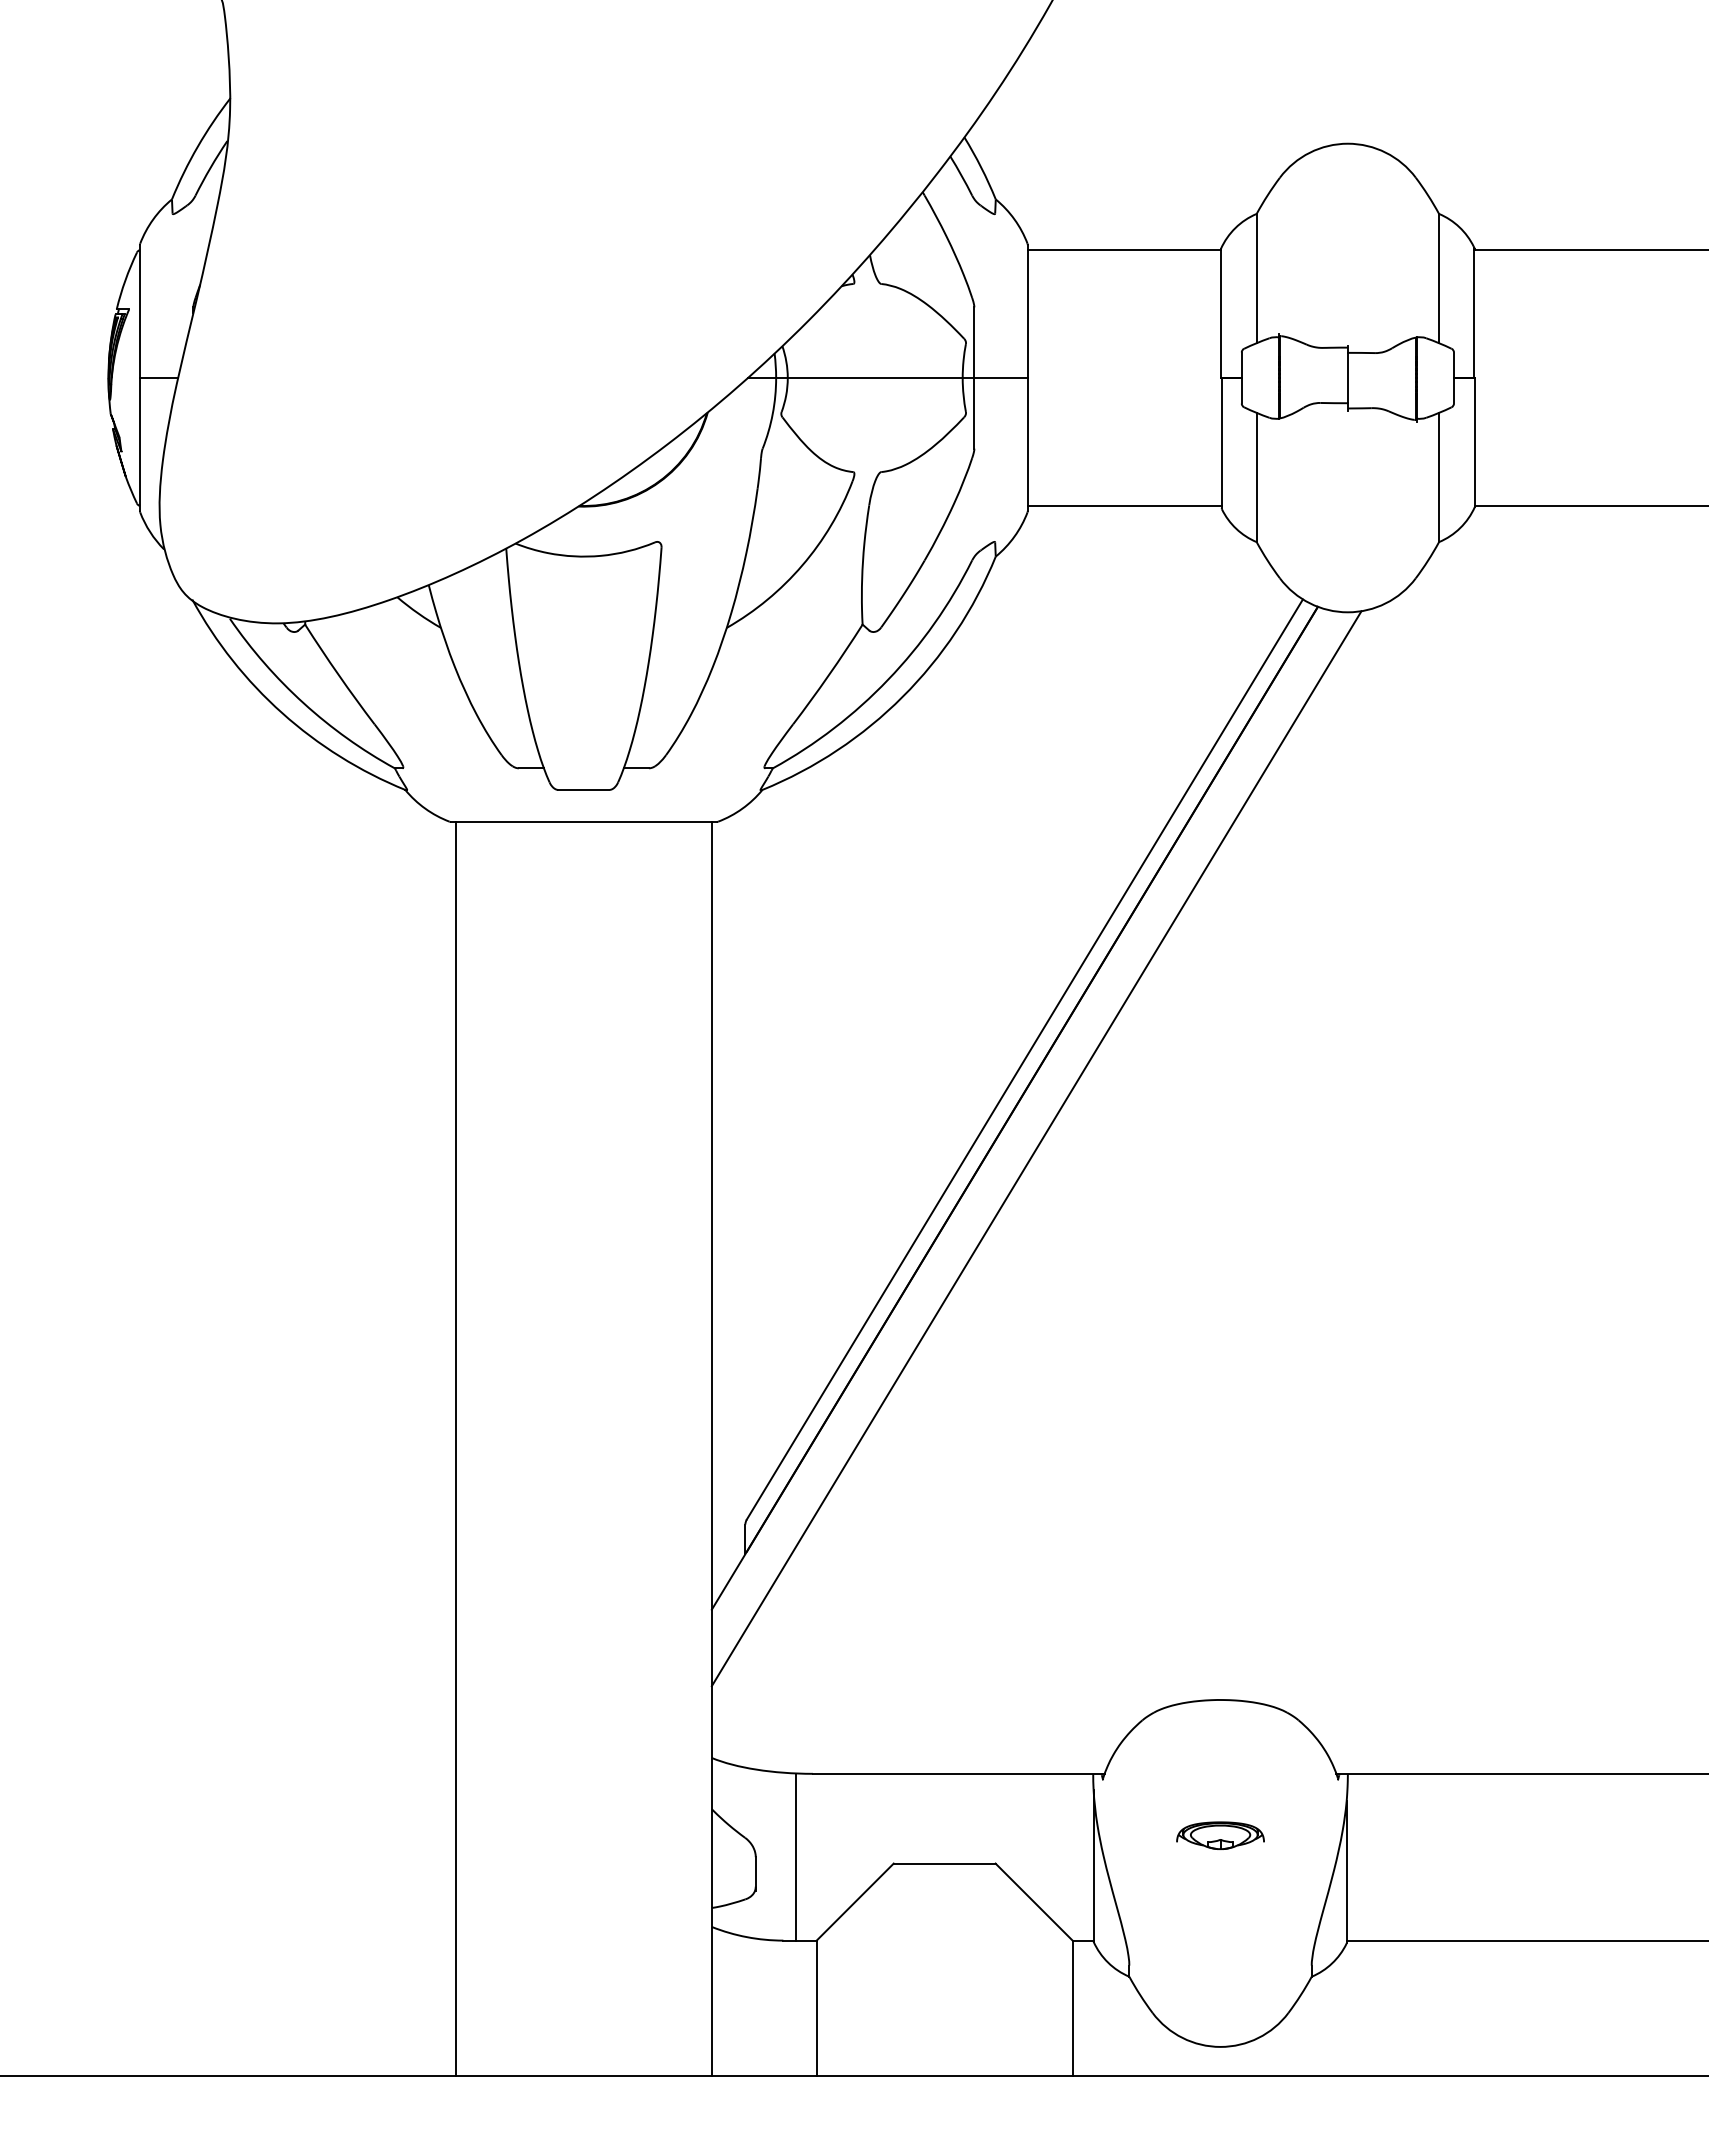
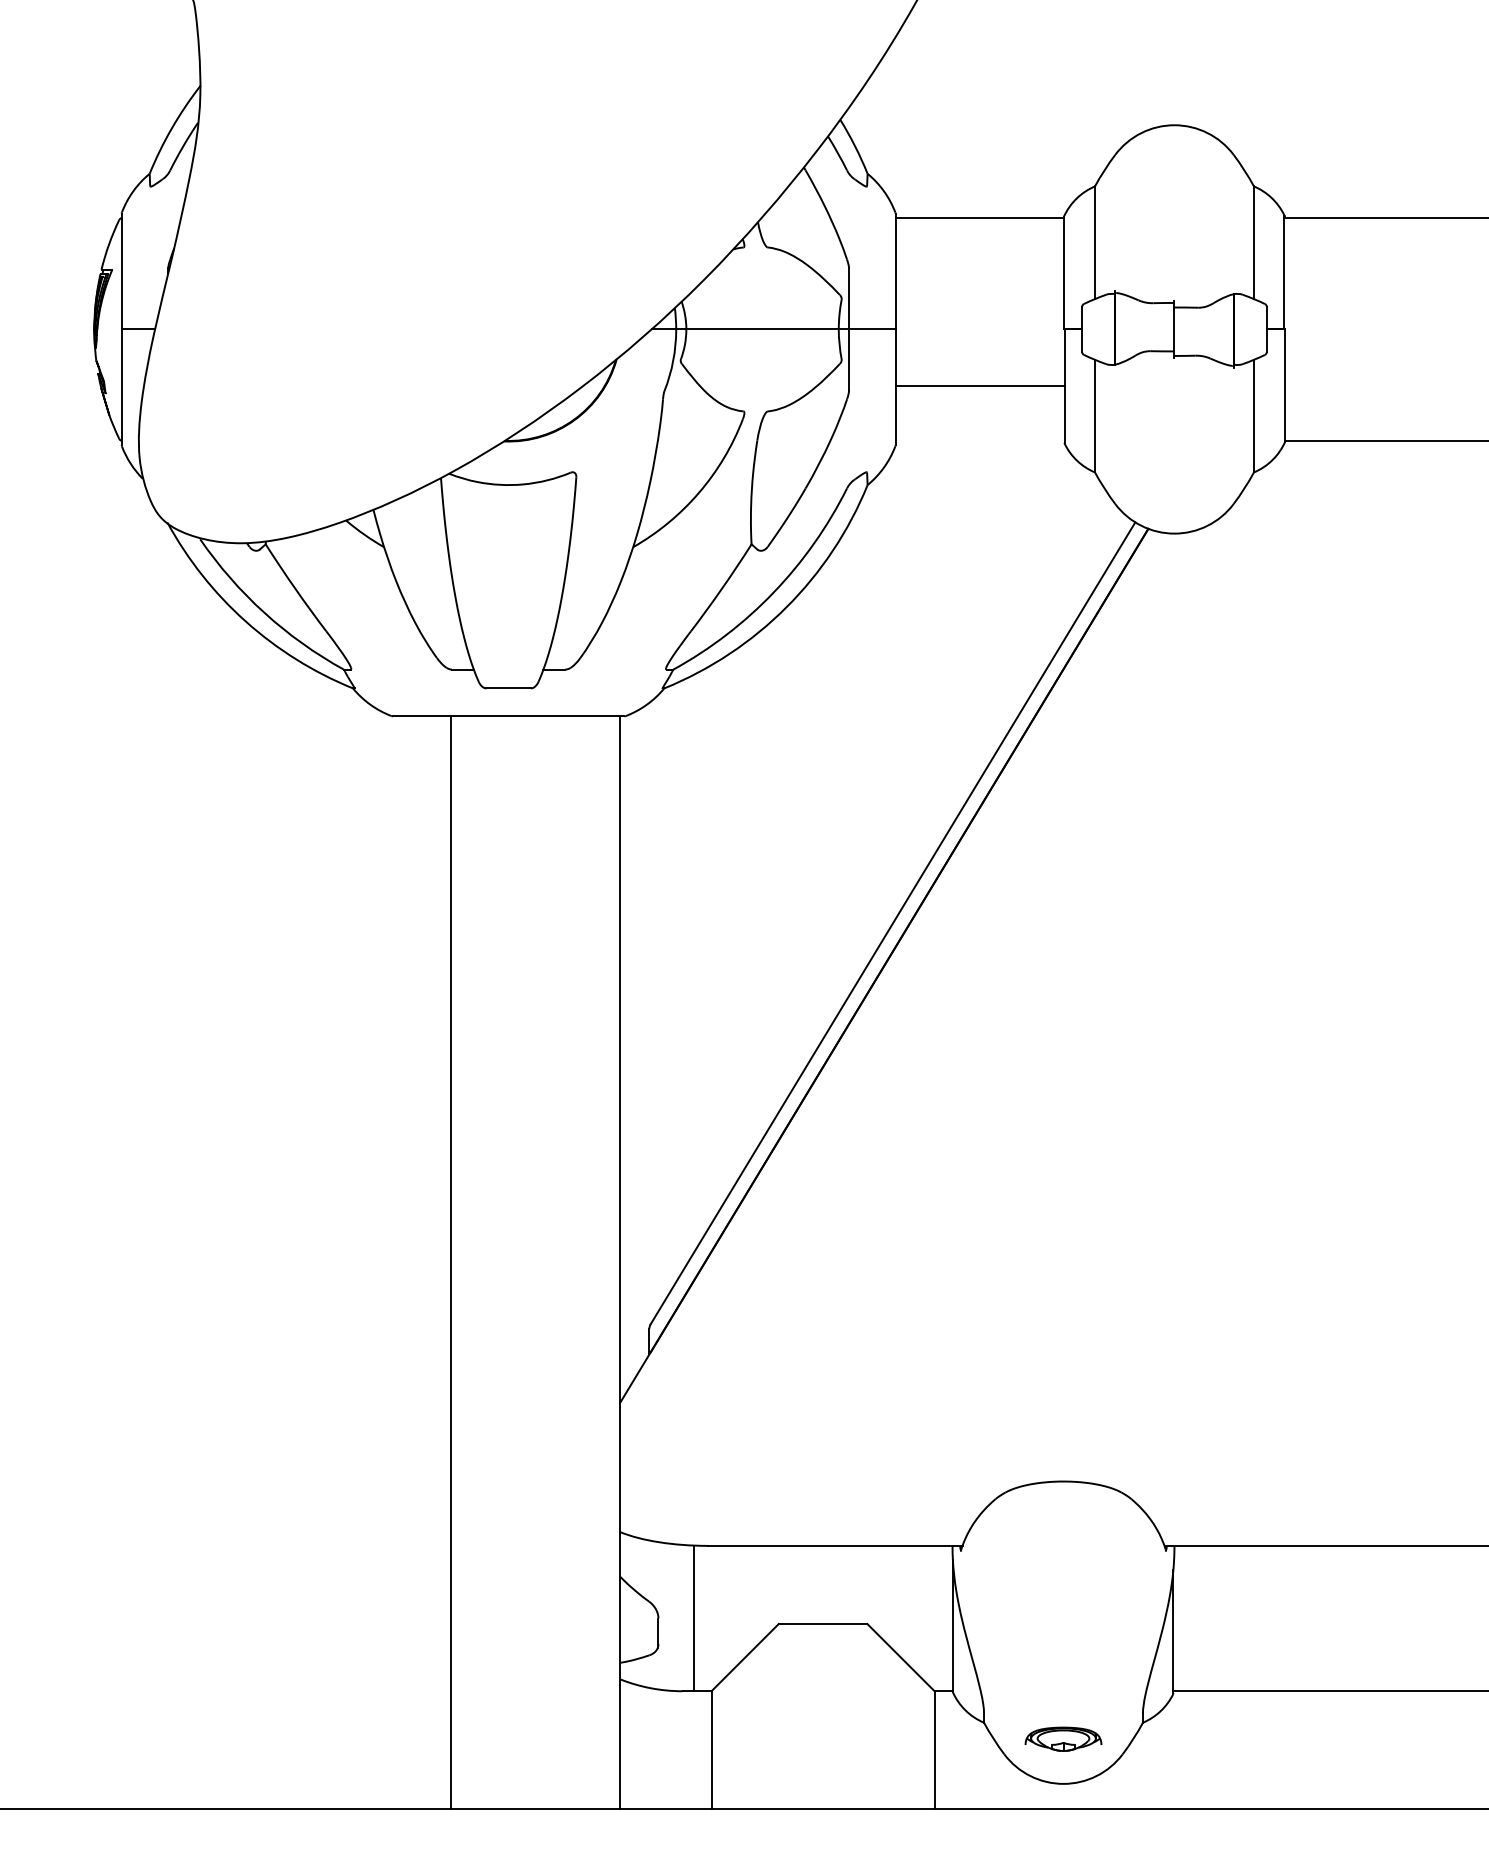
line: (1124, 506) -> (979, 386), moved
line: (1036, 1148) -> (903, 1000), removed
line: (455, 1448) -> (450, 1262), moved
part: (1220, 1835) -> (1063, 1739), moved

